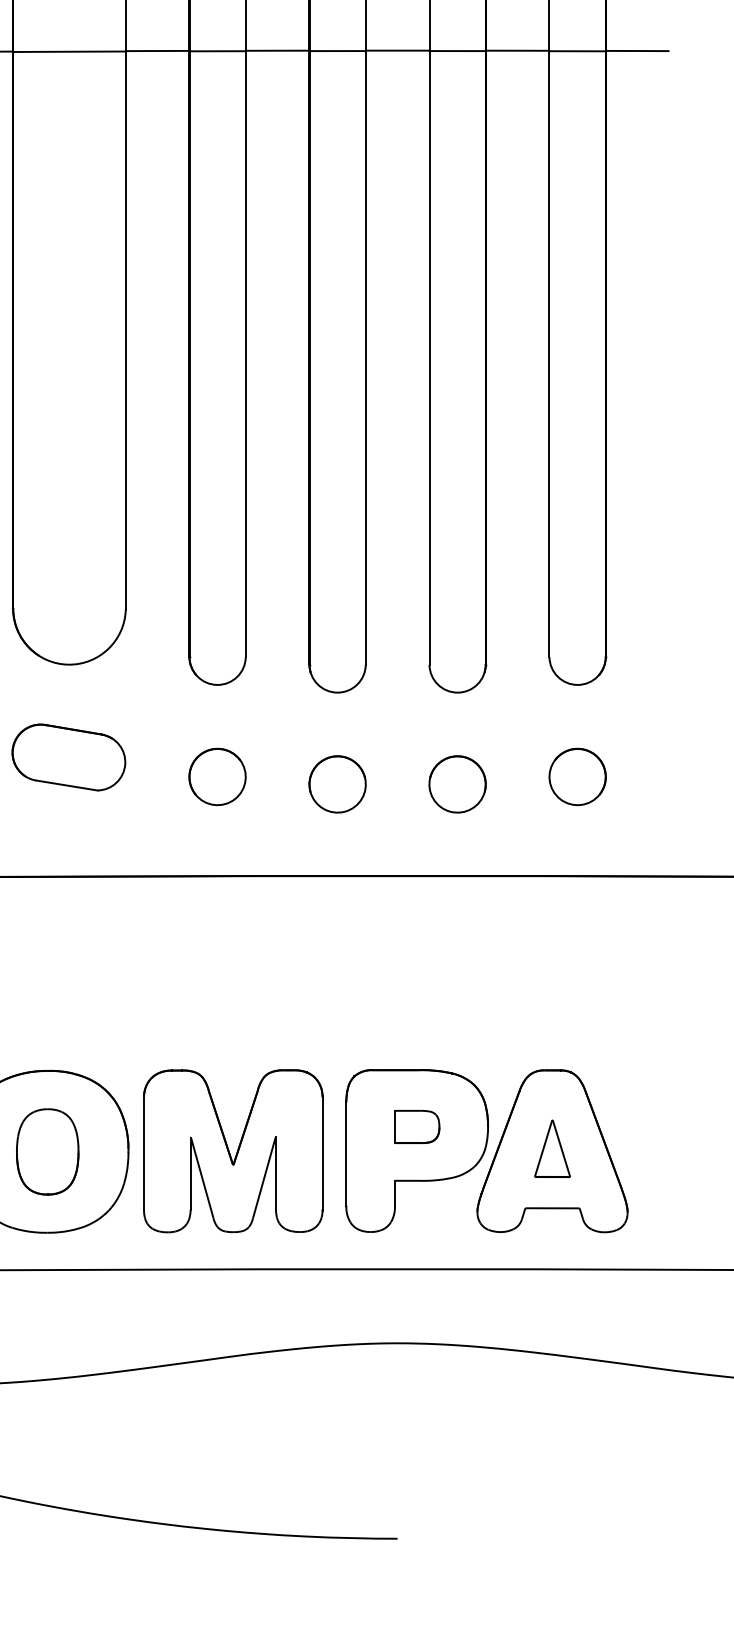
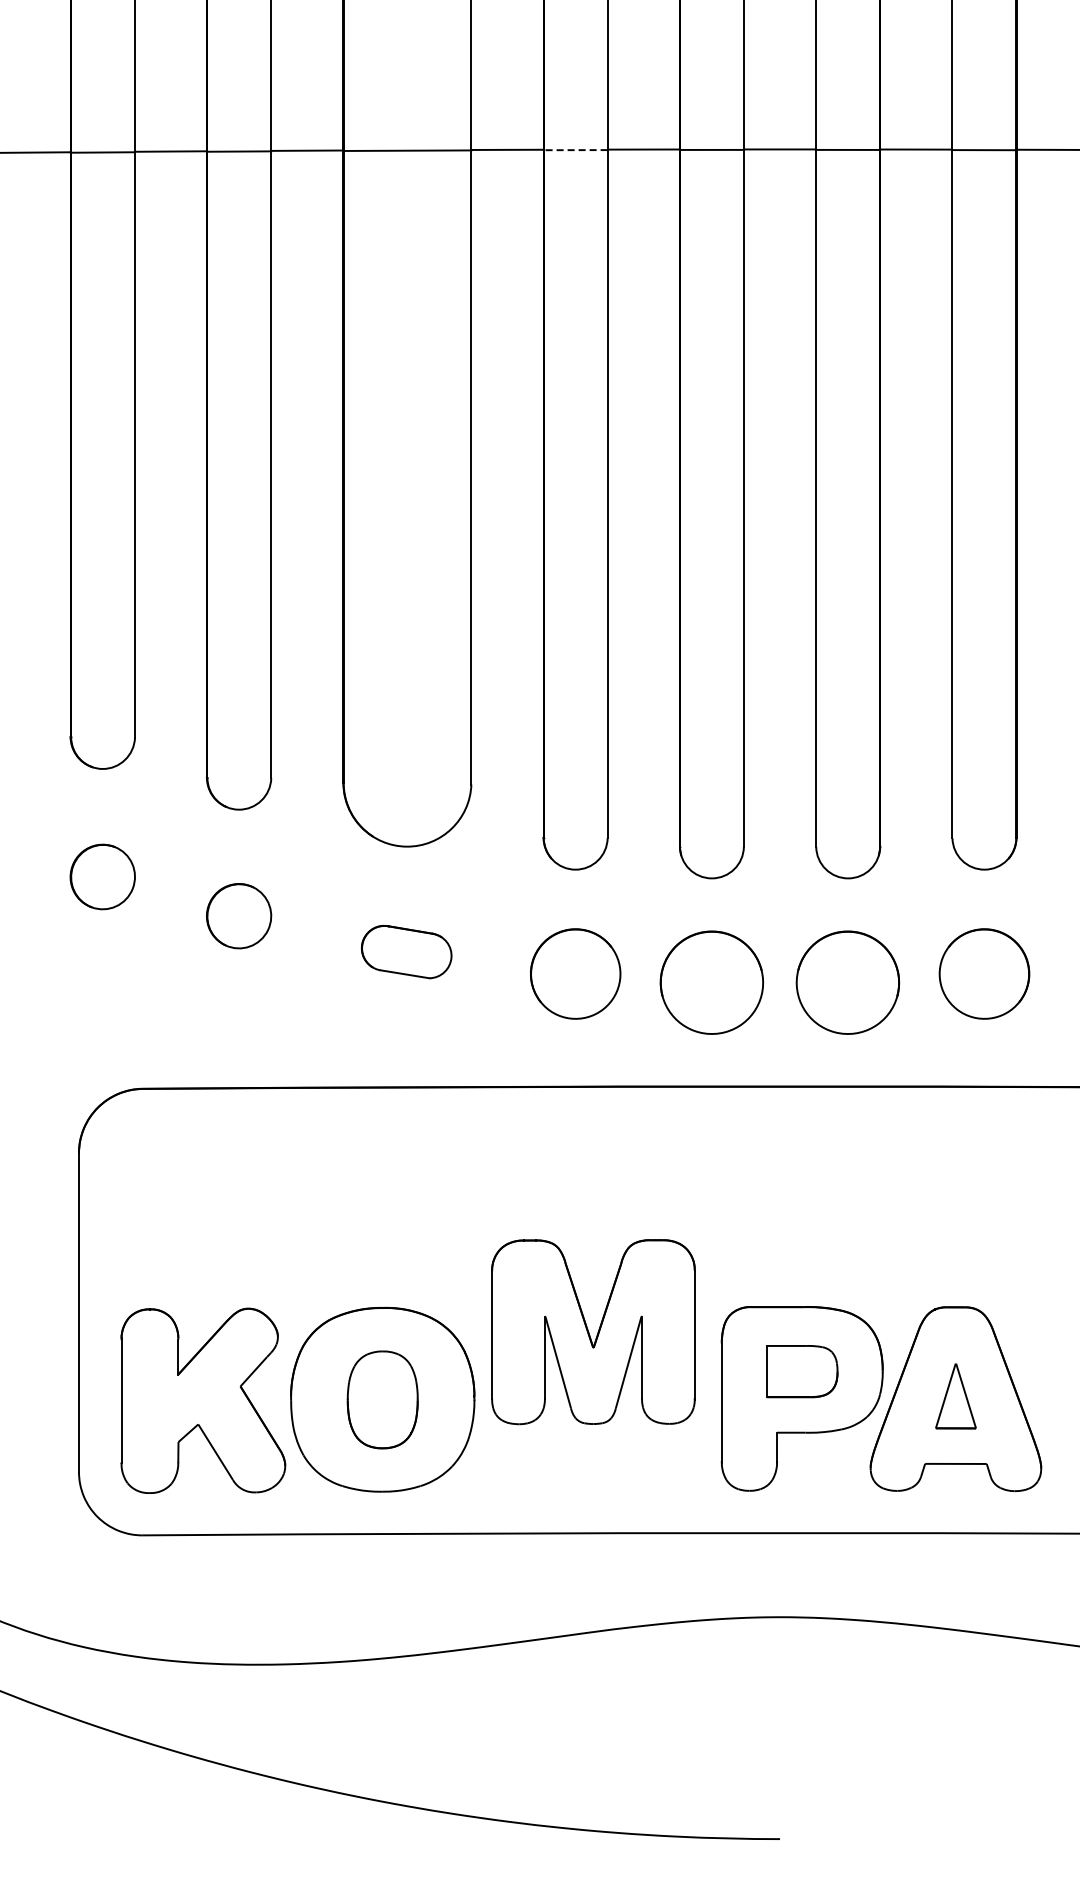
line: (217, 51) -> (575, 150), solid -> dashed
part: (68, 757) -> (406, 951), size x0.7
part: (217, 777) -> (575, 974), size x1.4
part: (577, 777) -> (984, 974), size x1.4
part: (337, 784) -> (711, 982), size x1.6
part: (457, 784) -> (848, 982), size x1.6
part: (417, 1126) -> (802, 1371), size x1.4
part: (233, 1151) -> (593, 1332), moved

